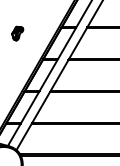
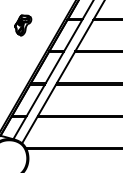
part: (17, 33) -> (23, 25), size x1.43

